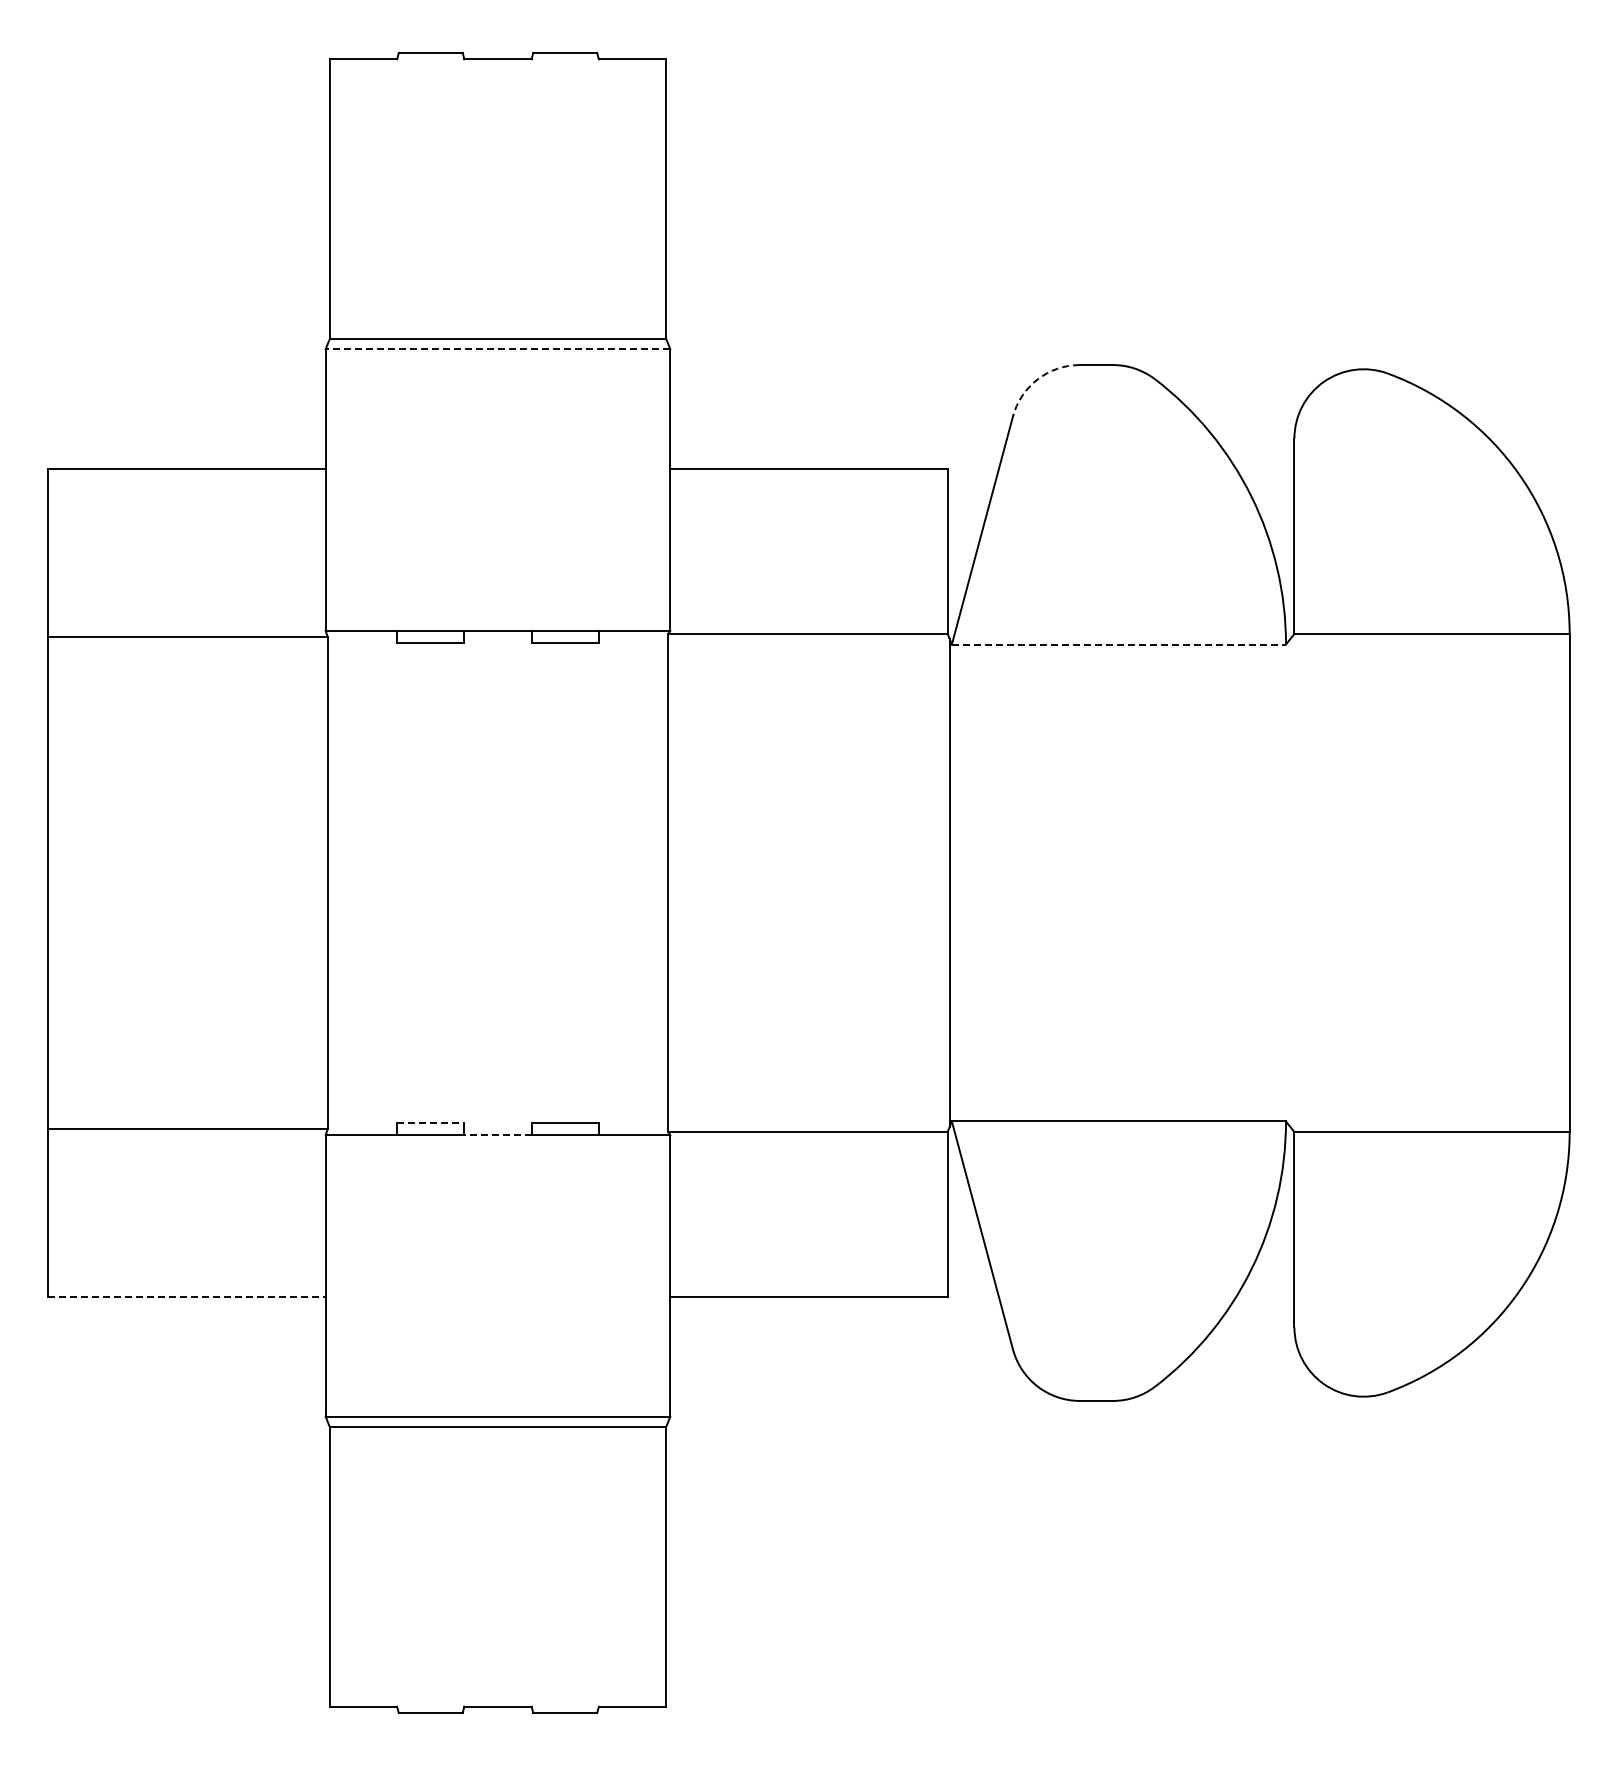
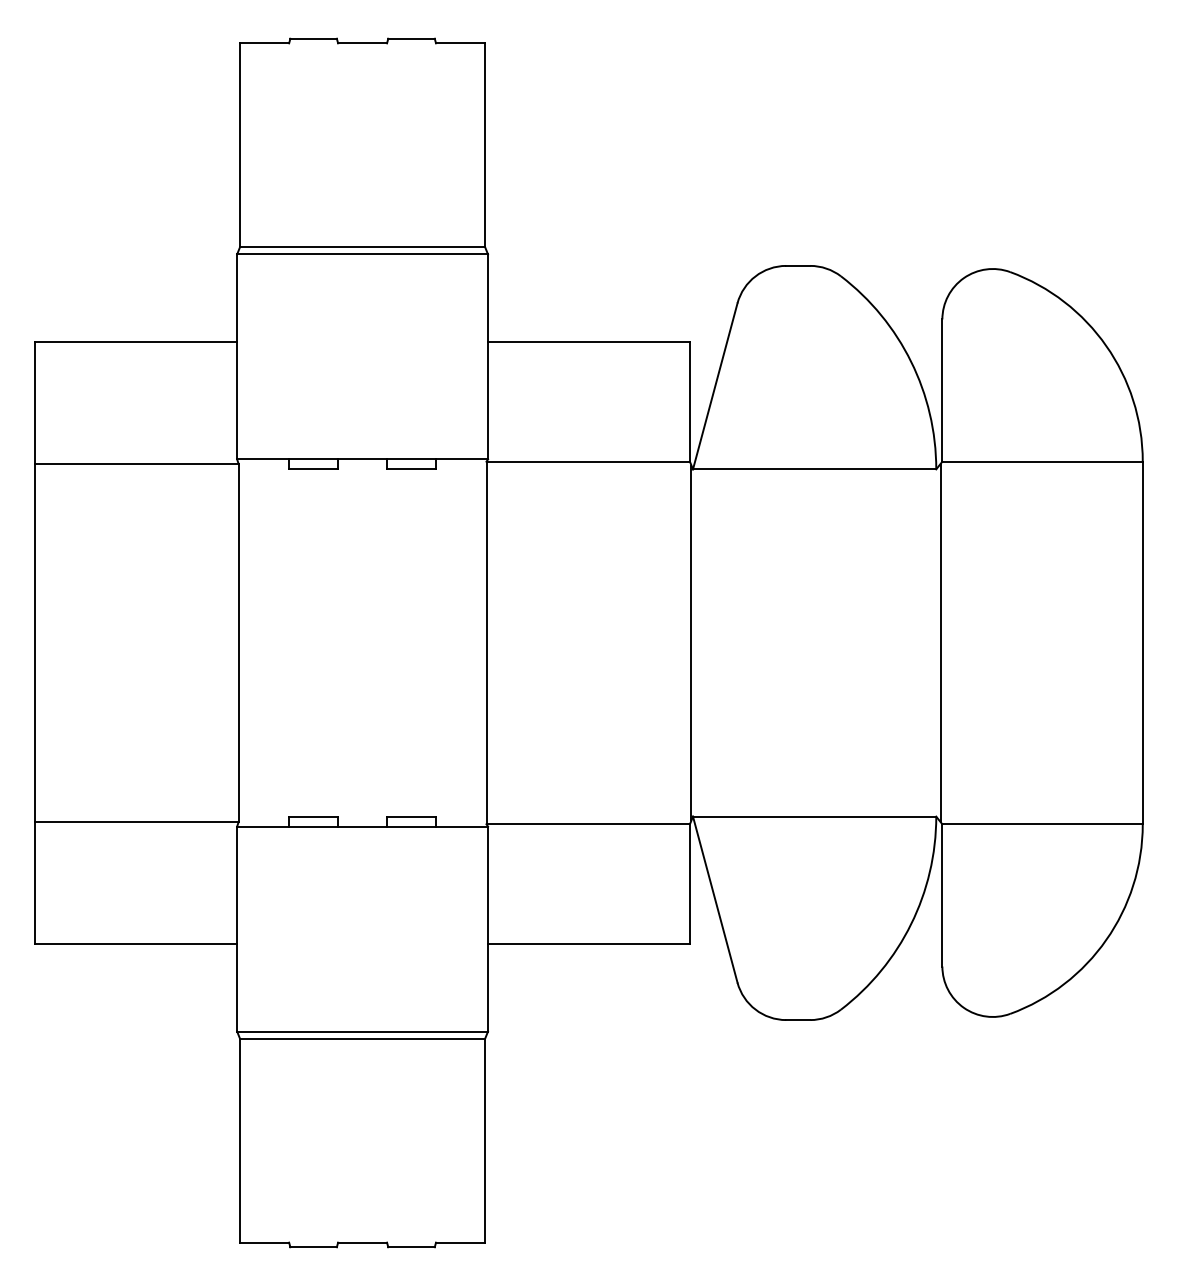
line: (497, 349) -> (362, 254), dashed -> solid
arc: (1037, 379) -> (755, 276), dashed -> solid
line: (1119, 644) -> (815, 469), dashed -> solid
line: (1292, 882) -> (940, 642), added
line: (430, 1122) -> (313, 817), dashed -> solid
line: (498, 1135) -> (362, 826), dashed -> solid
line: (187, 1296) -> (136, 944), dashed -> solid

